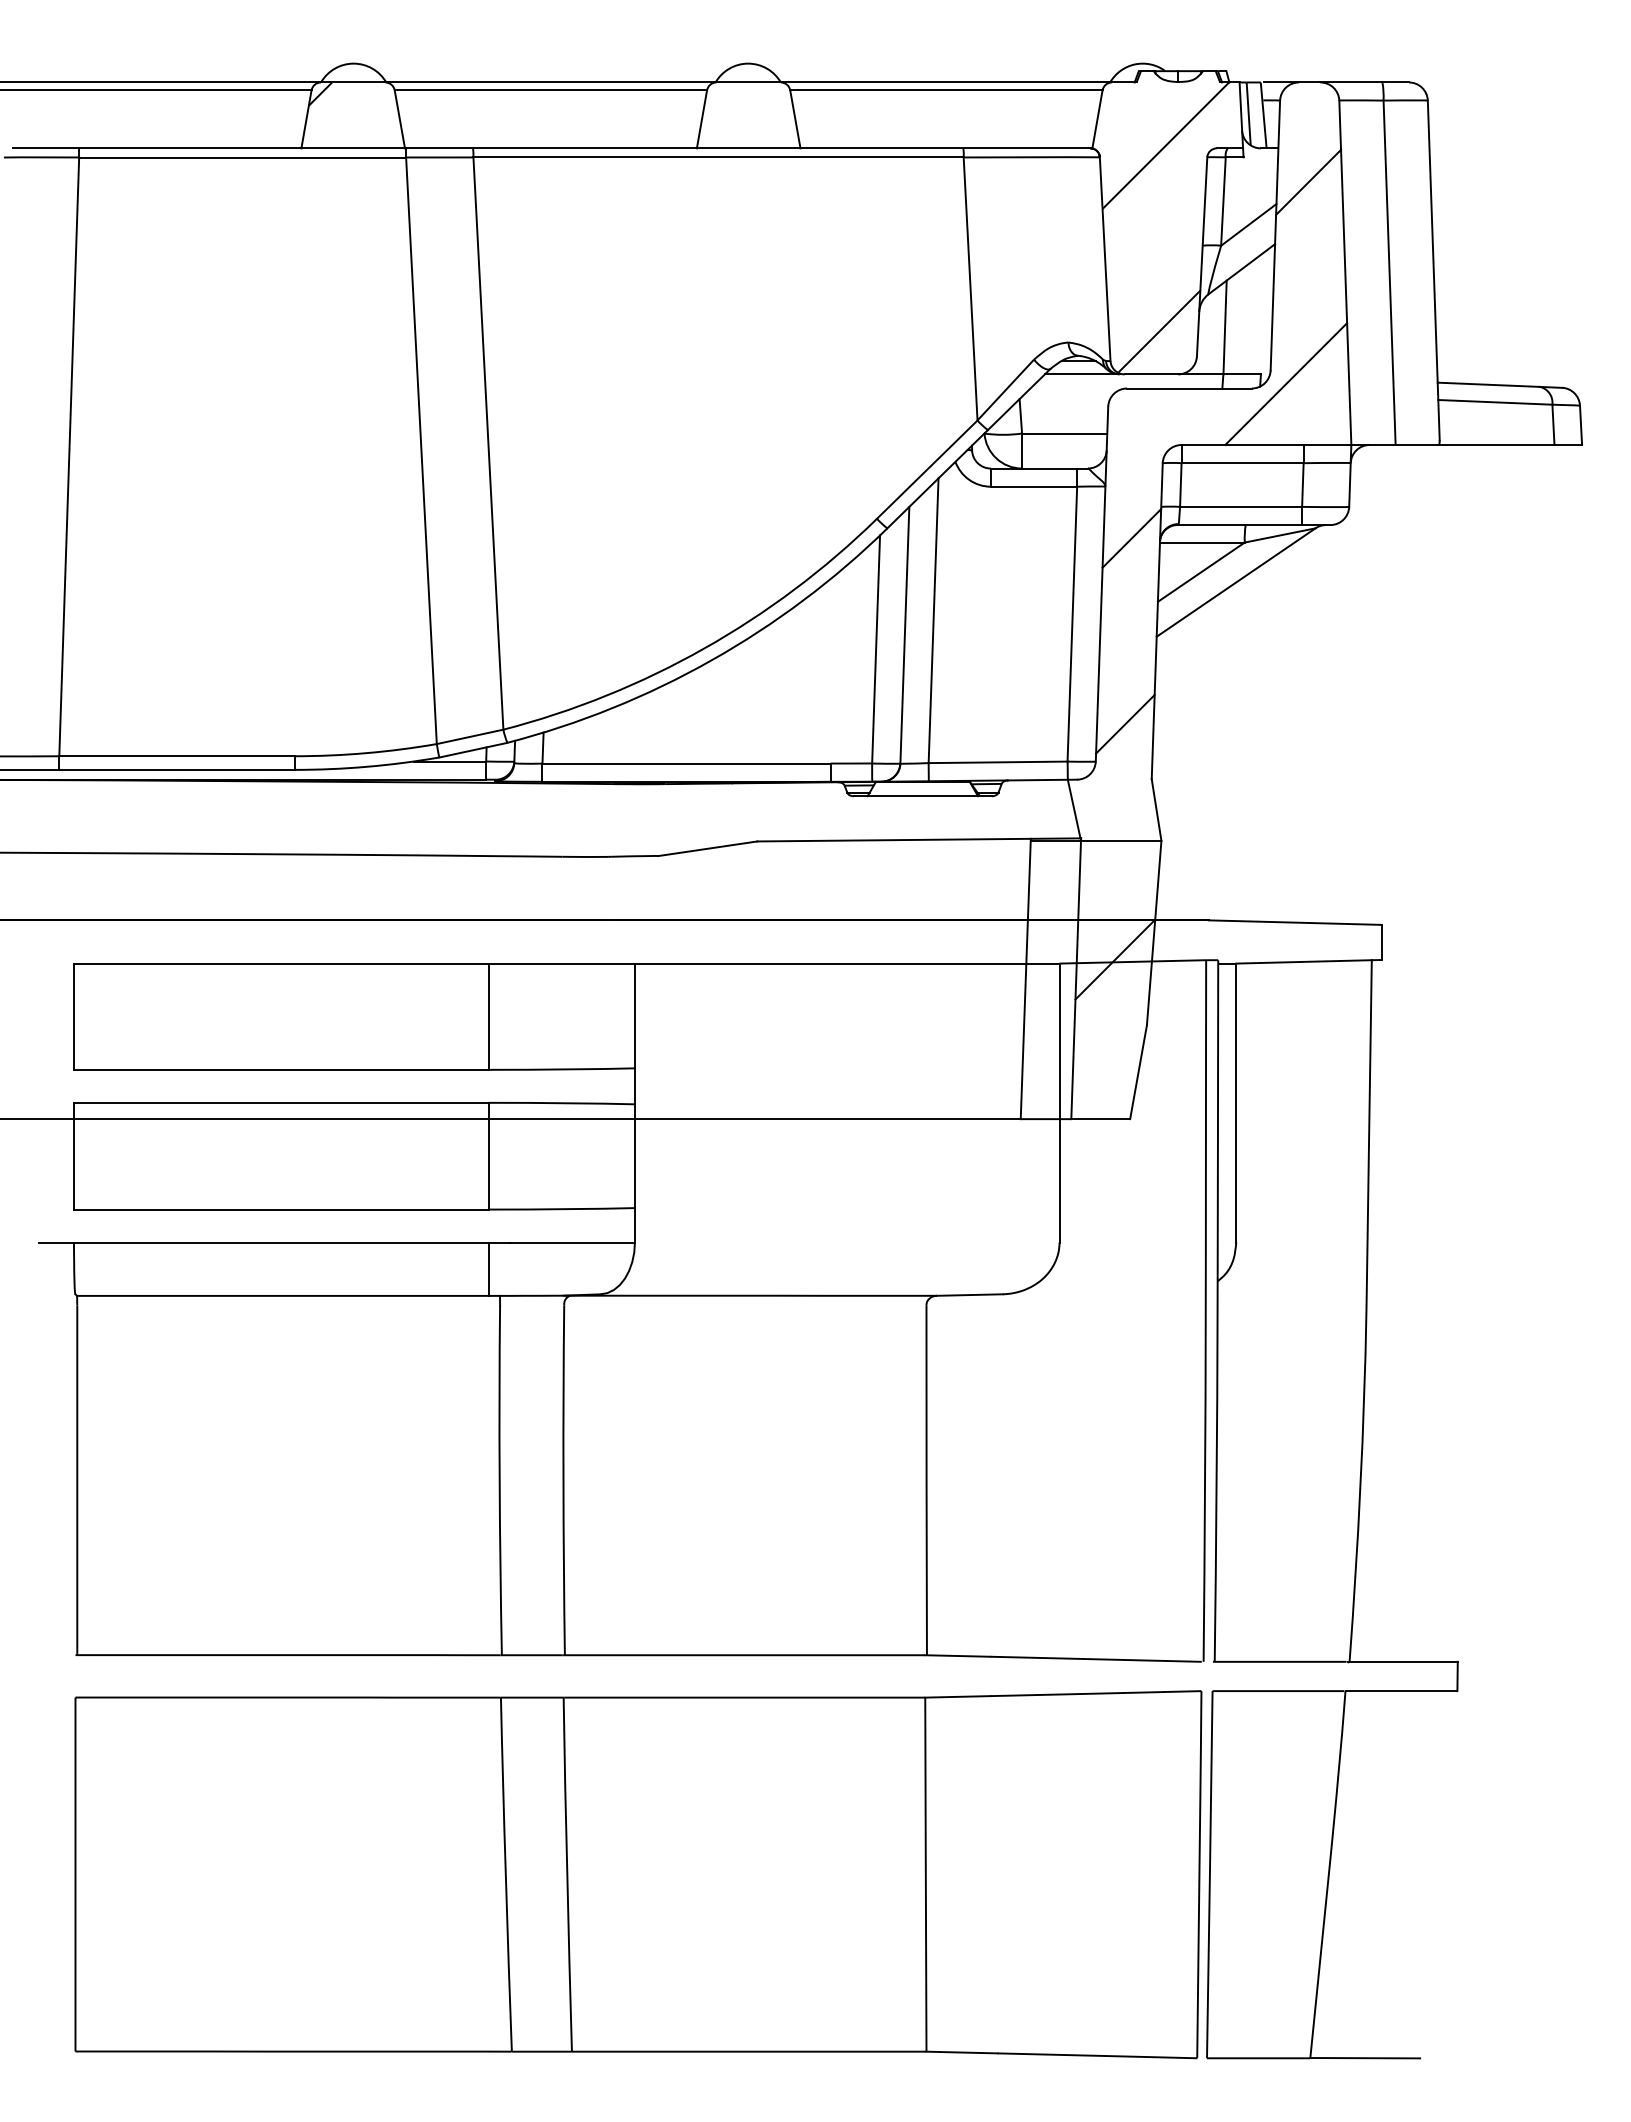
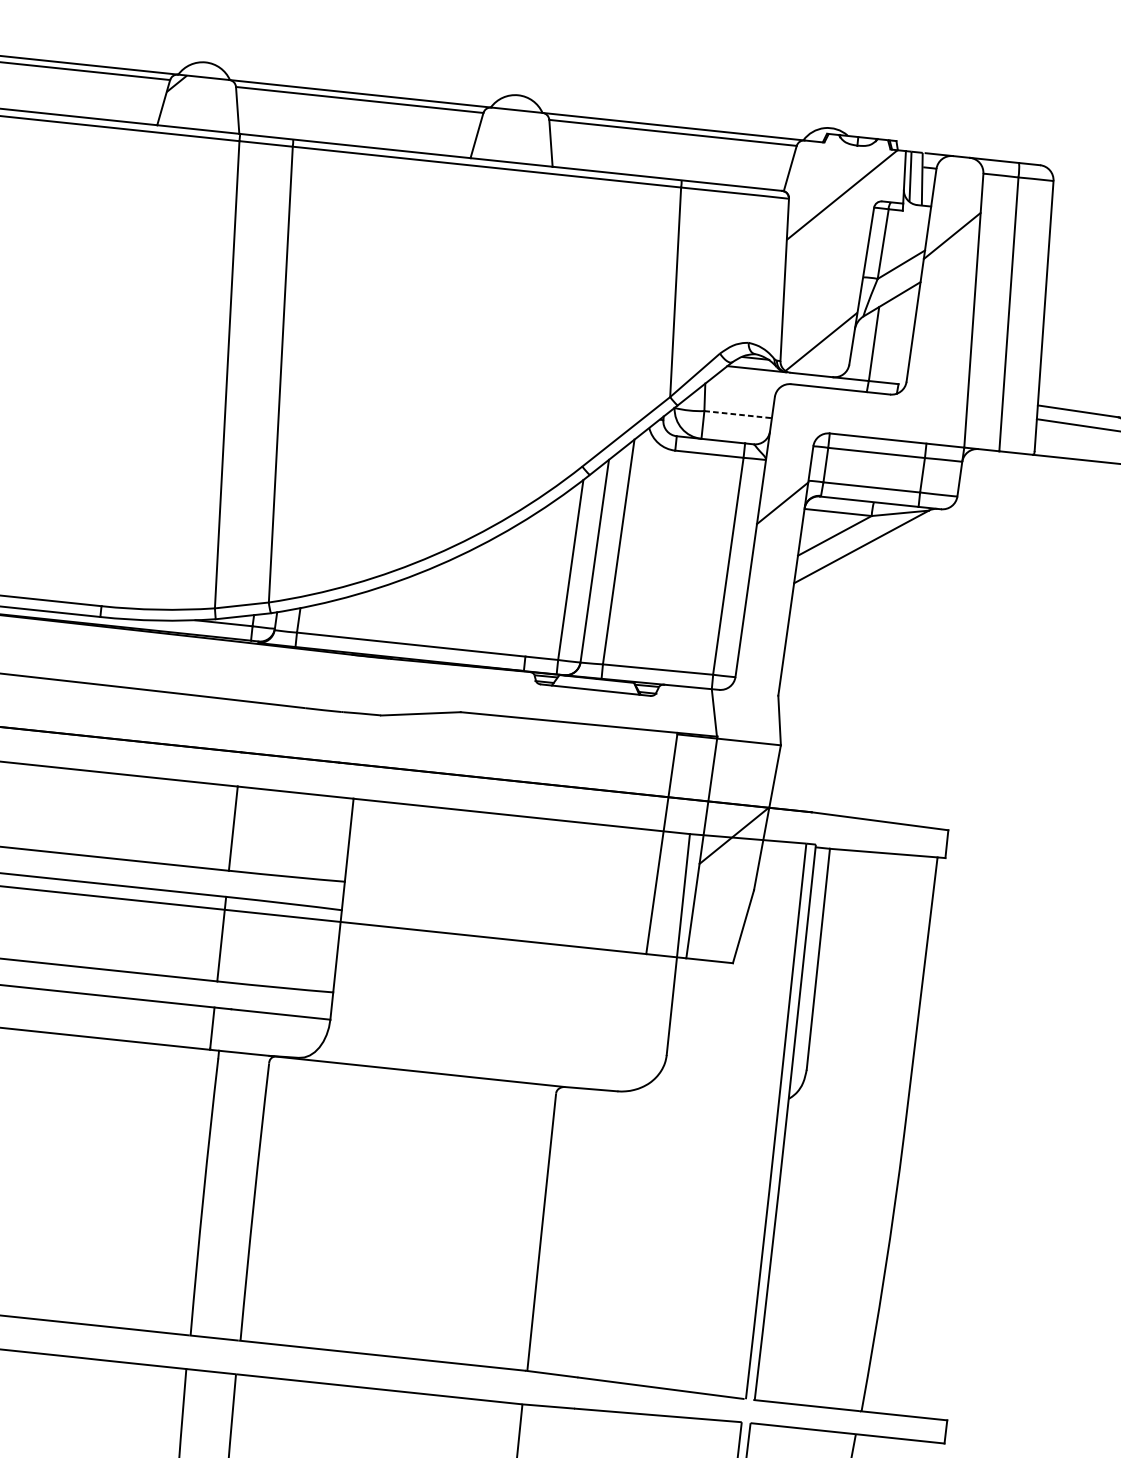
line: (1286, 384) -> (917, 394), removed
line: (1064, 433) -> (738, 414), solid -> dashed
line: (1125, 724) -> (762, 650), removed

